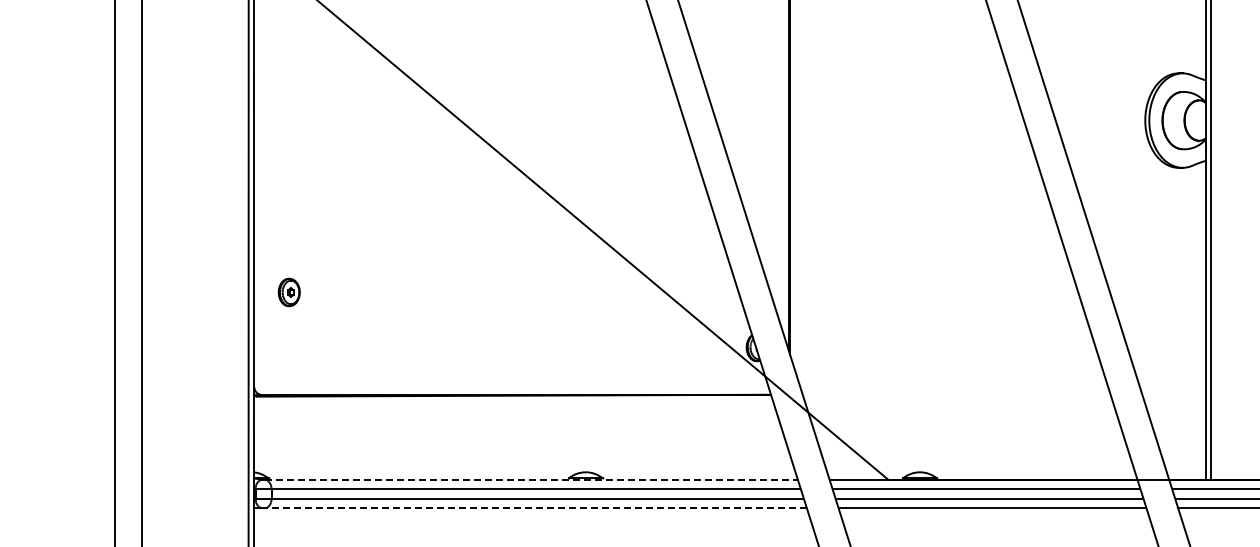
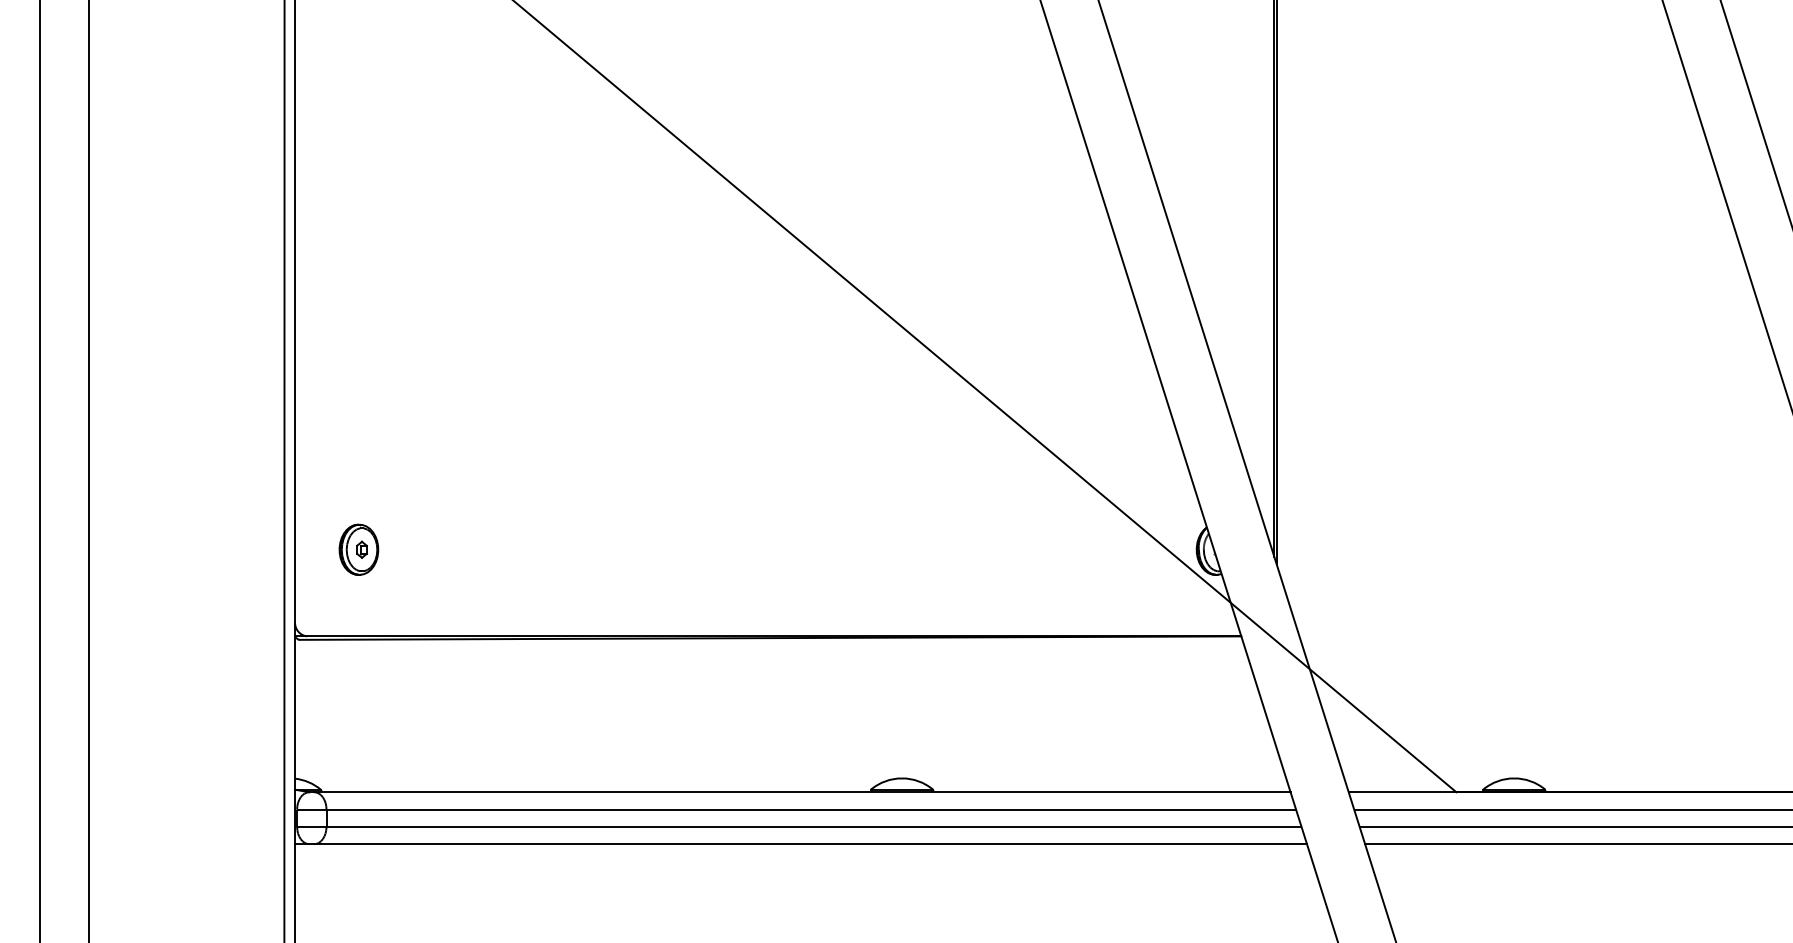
part: (288, 292) -> (357, 549), moved
line: (531, 479) -> (802, 791), dashed -> solid
line: (535, 508) -> (809, 844), dashed -> solid

